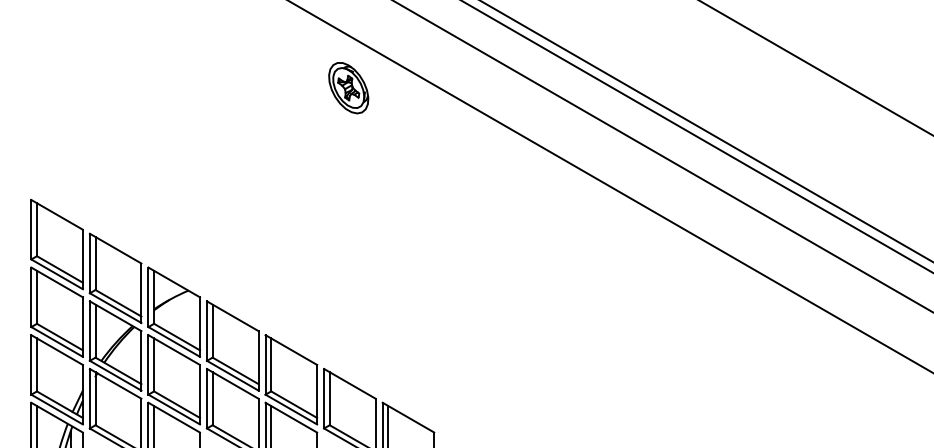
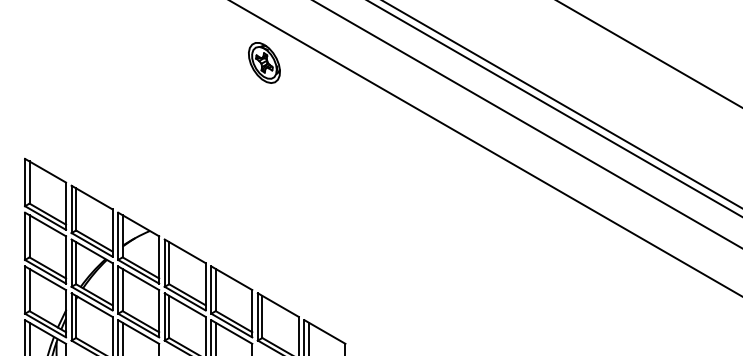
part: (348, 87) -> (264, 62), moved

